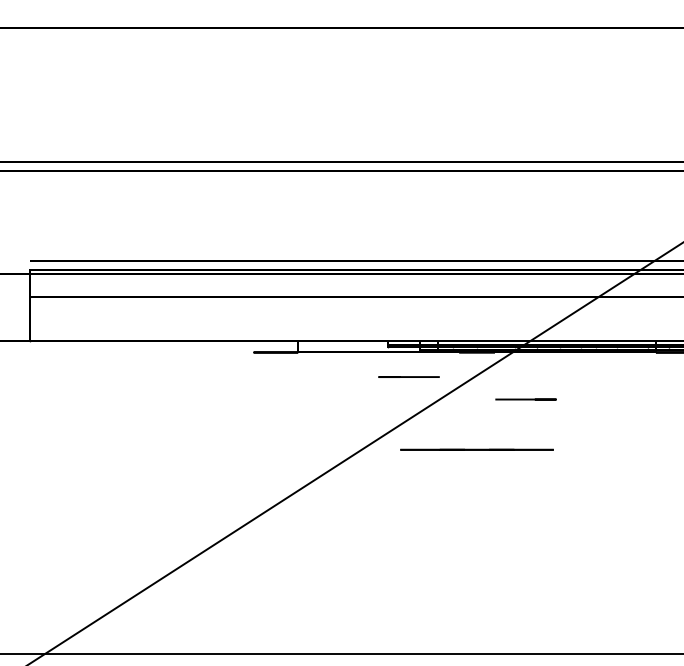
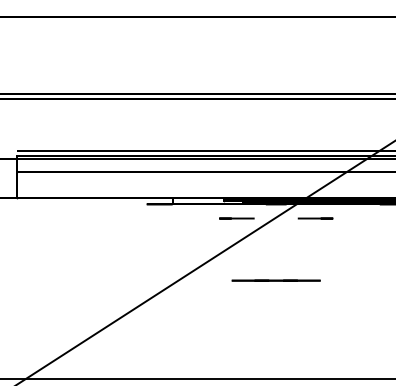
line: (525, 399) -> (315, 218), moved
line: (475, 449) -> (275, 280), moved

